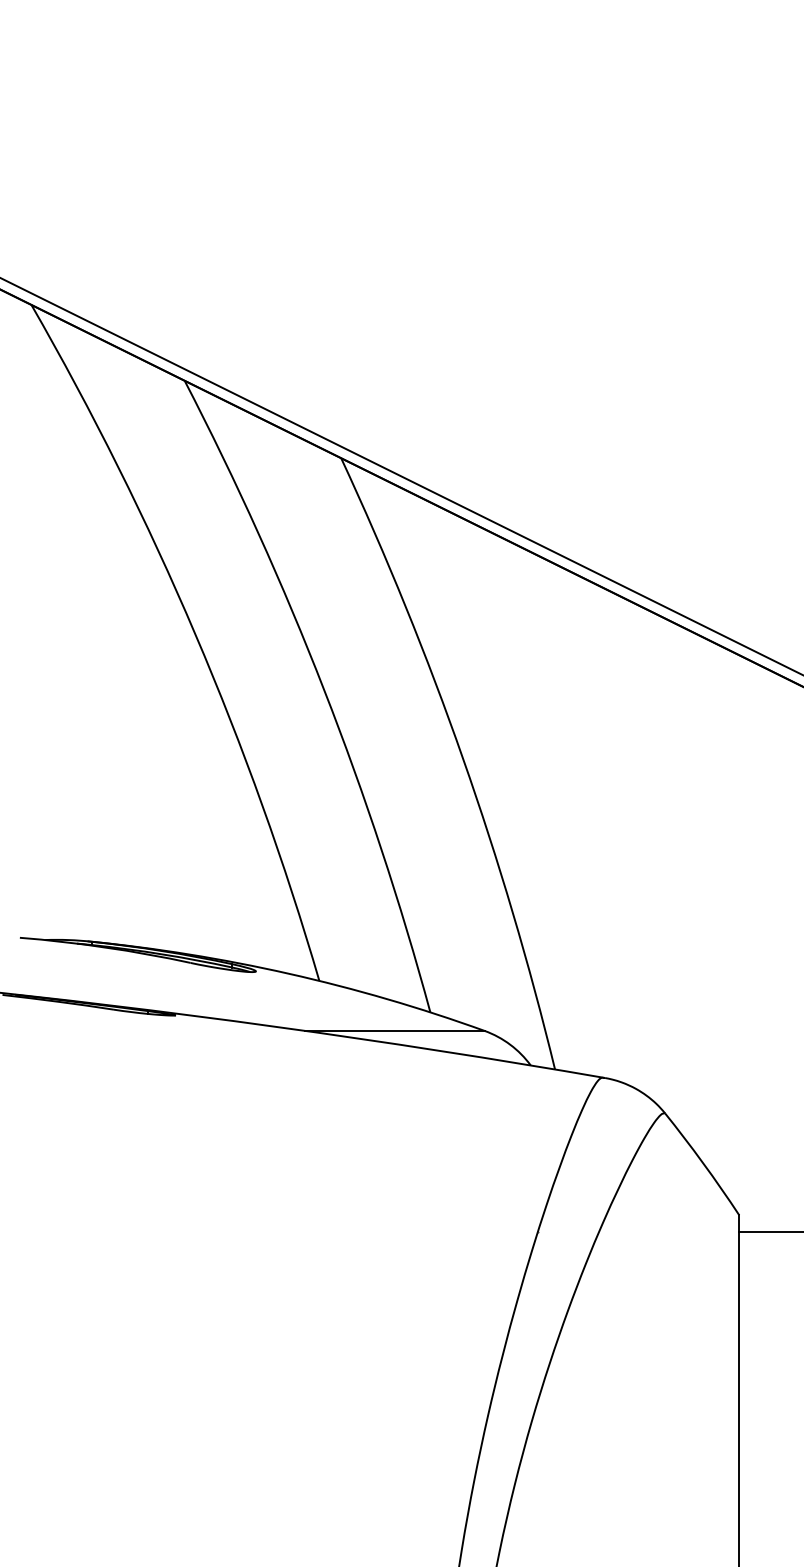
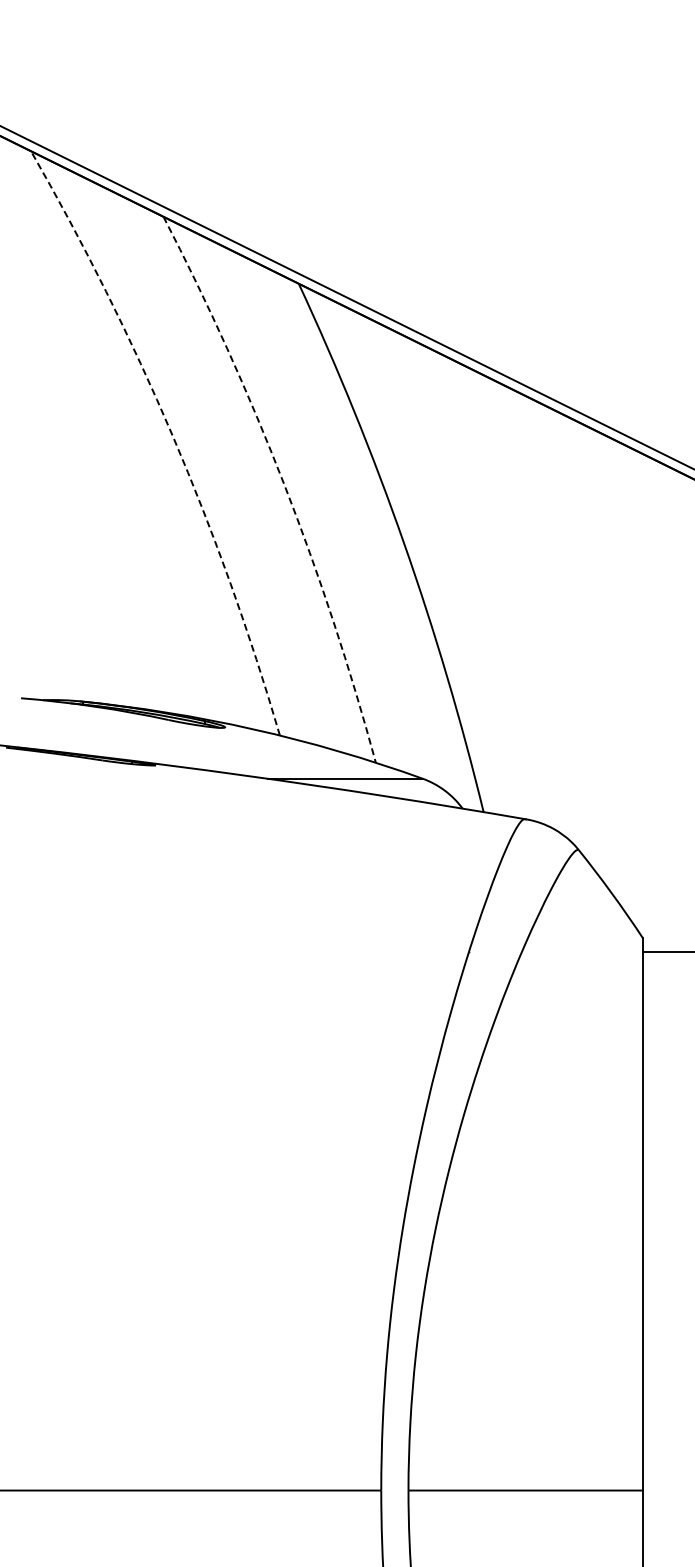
arc: (195, 634) -> (172, 436), solid -> dashed
arc: (324, 690) -> (284, 484), solid -> dashed

